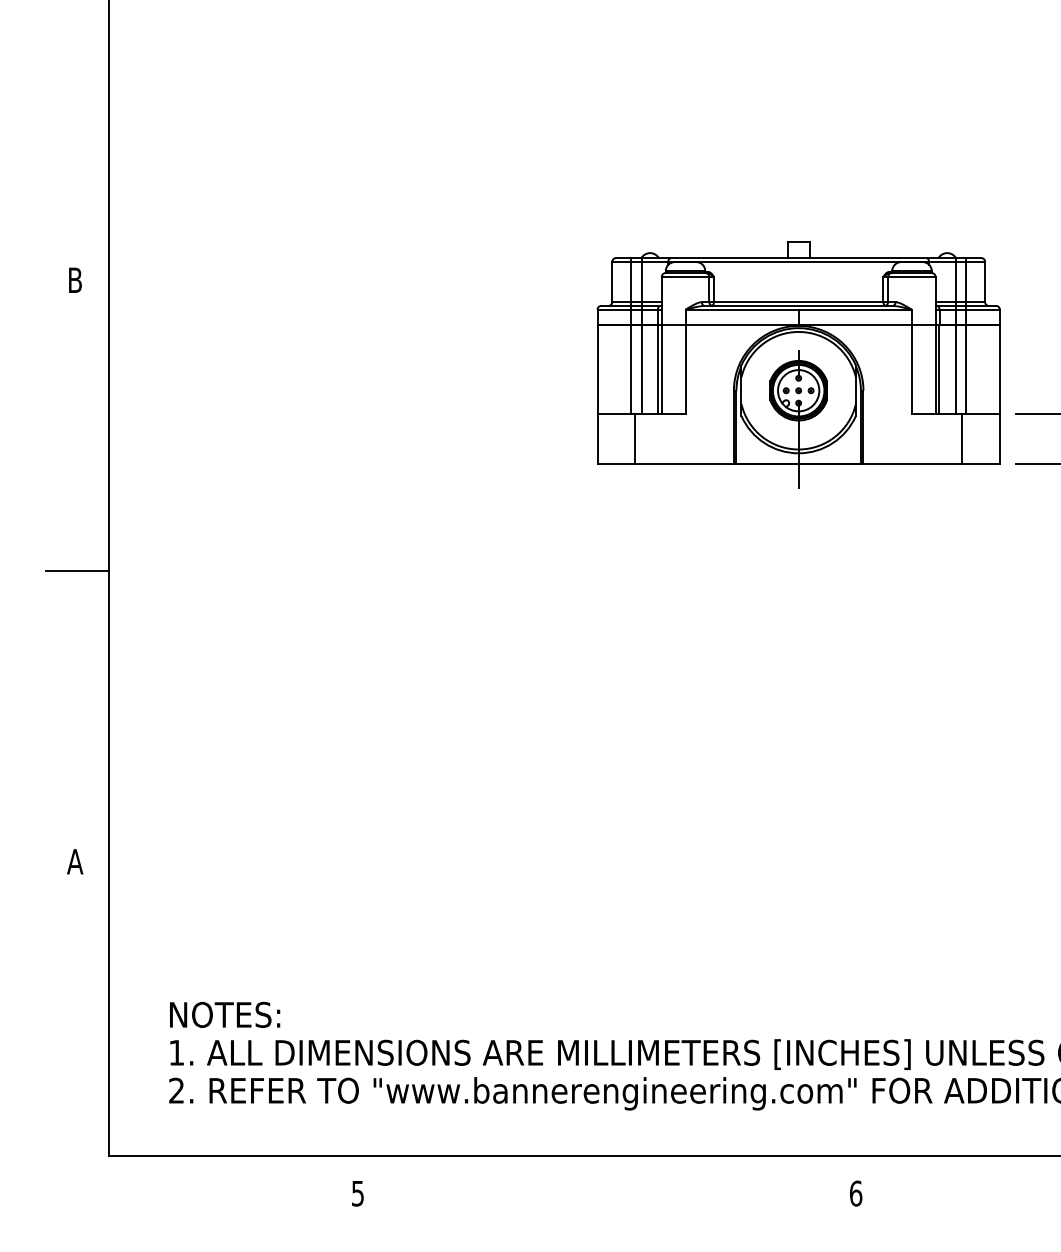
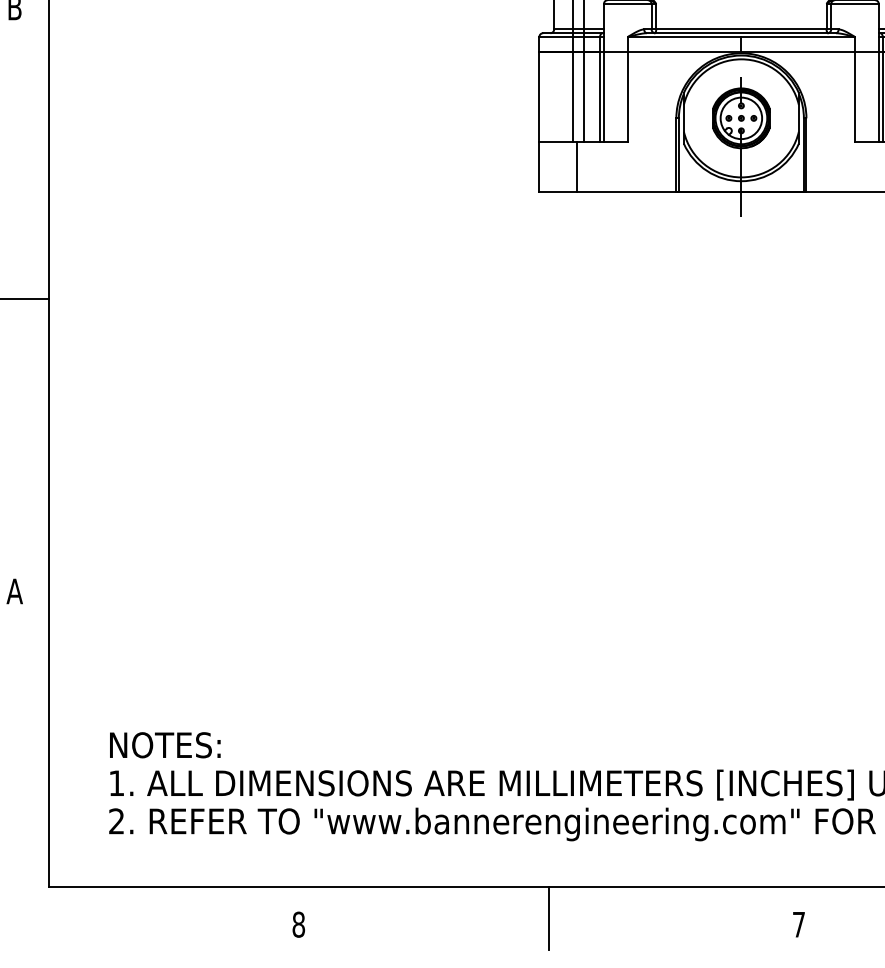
line: (607, 1186) -> (549, 917), added
text: (357, 1193) -> (298, 924), 5 -> 8
text: (856, 1193) -> (799, 924), 6 -> 7

